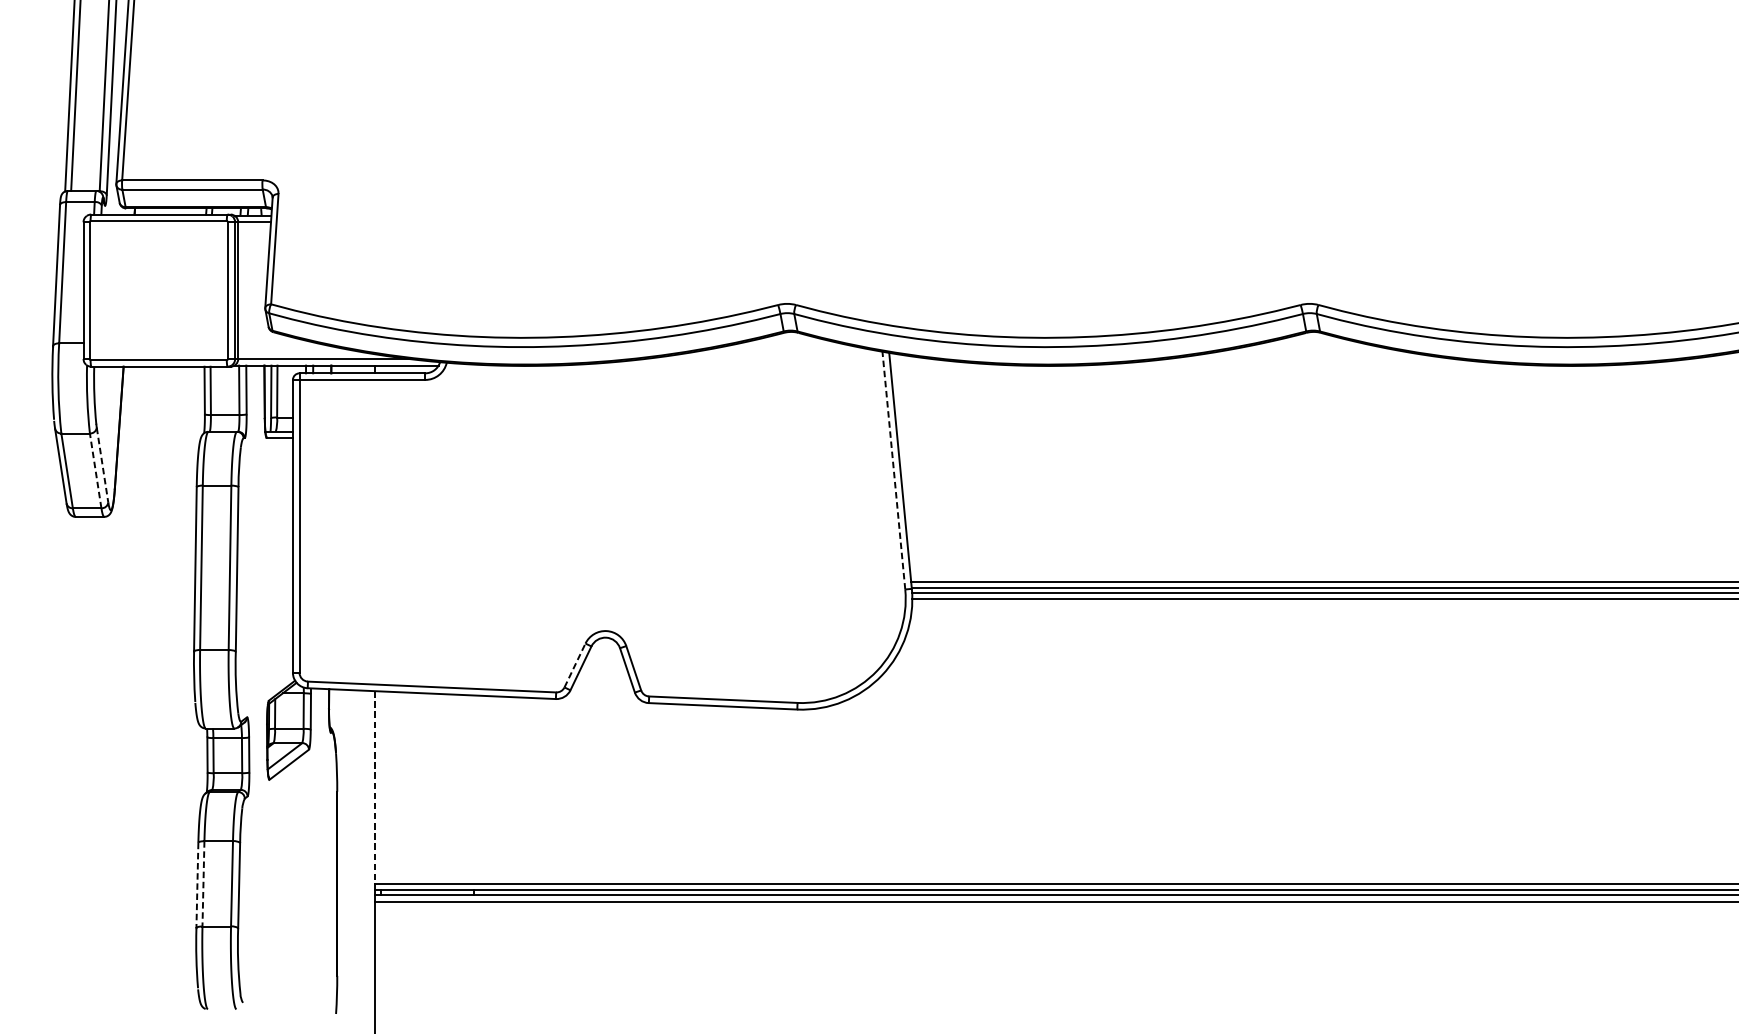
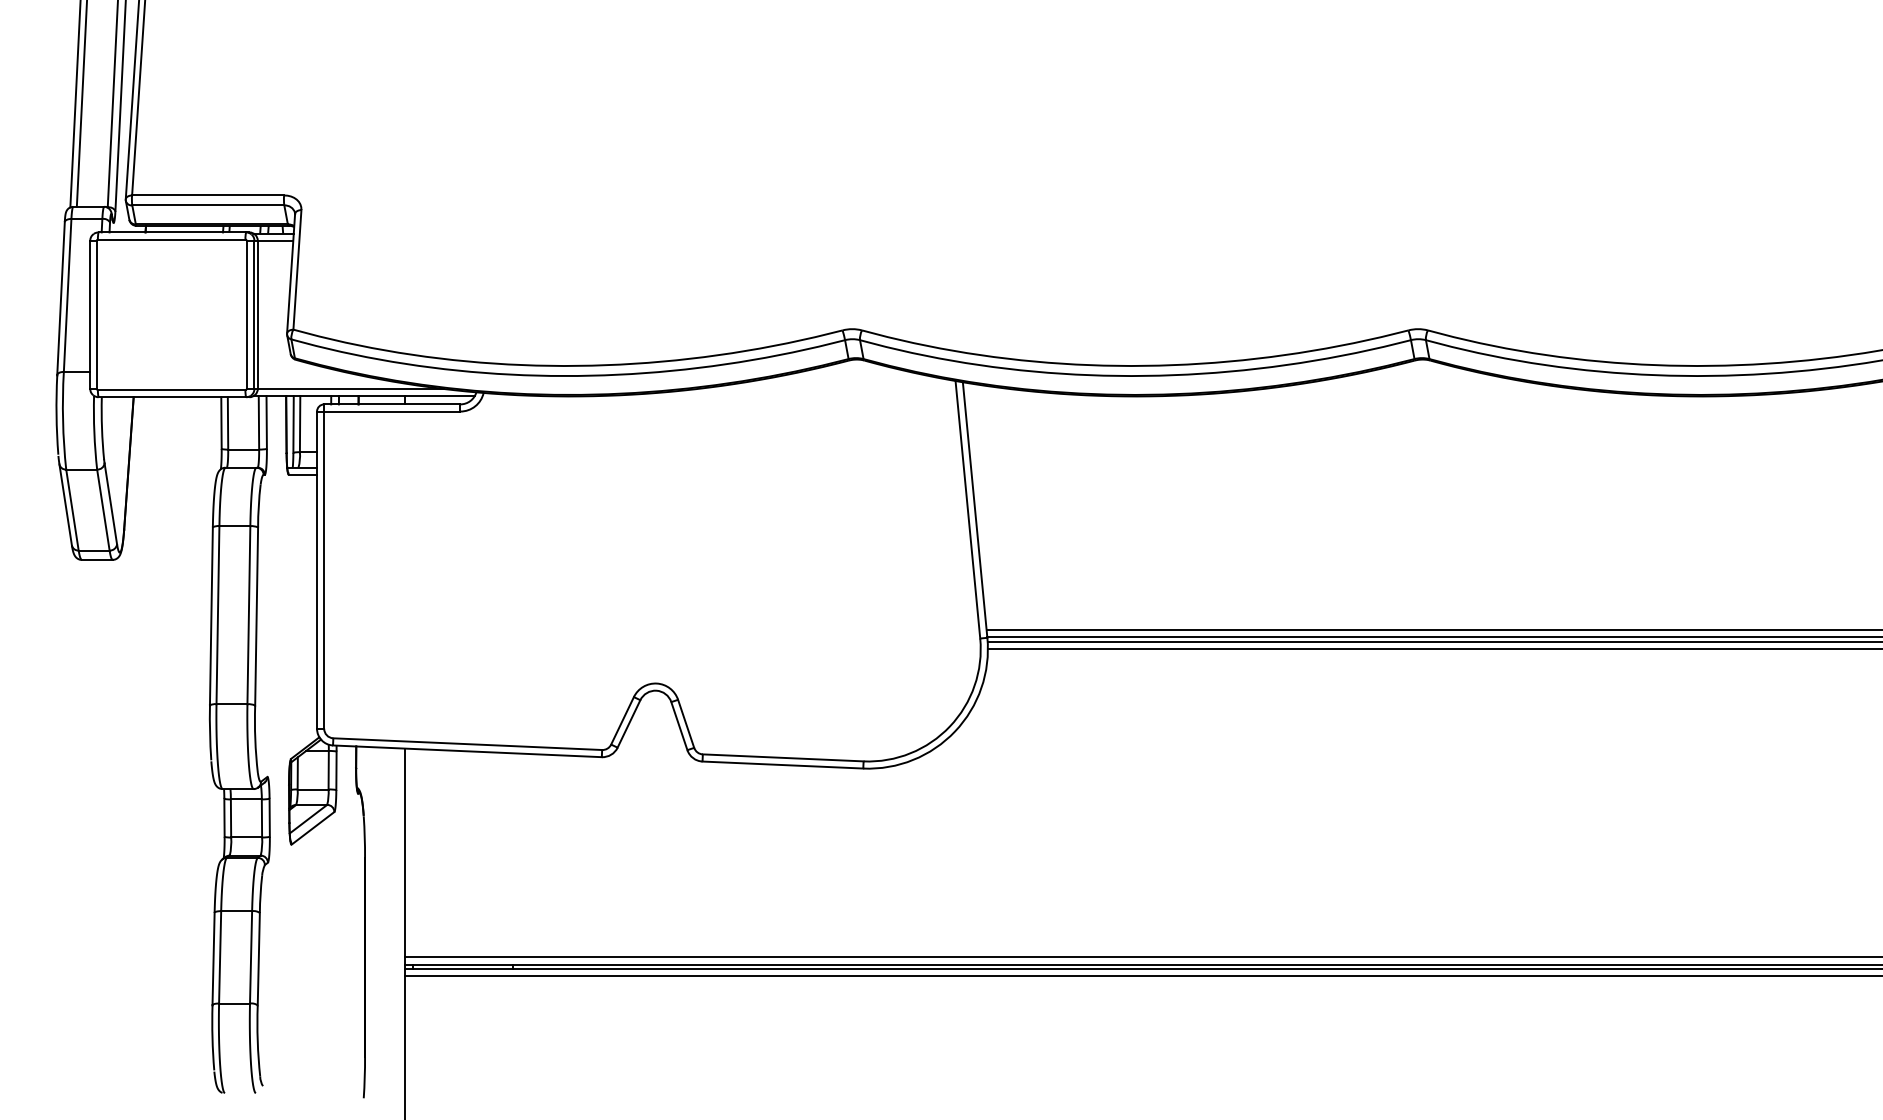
line: (102, 464) -> (110, 503), dashed -> solid
line: (893, 470) -> (967, 509), dashed -> solid
line: (95, 471) -> (103, 510), dashed -> solid
line: (574, 665) -> (622, 720), dashed -> solid
line: (374, 787) -> (405, 853), dashed -> solid
line: (203, 884) -> (220, 957), dashed -> solid
line: (197, 885) -> (213, 959), dashed -> solid

